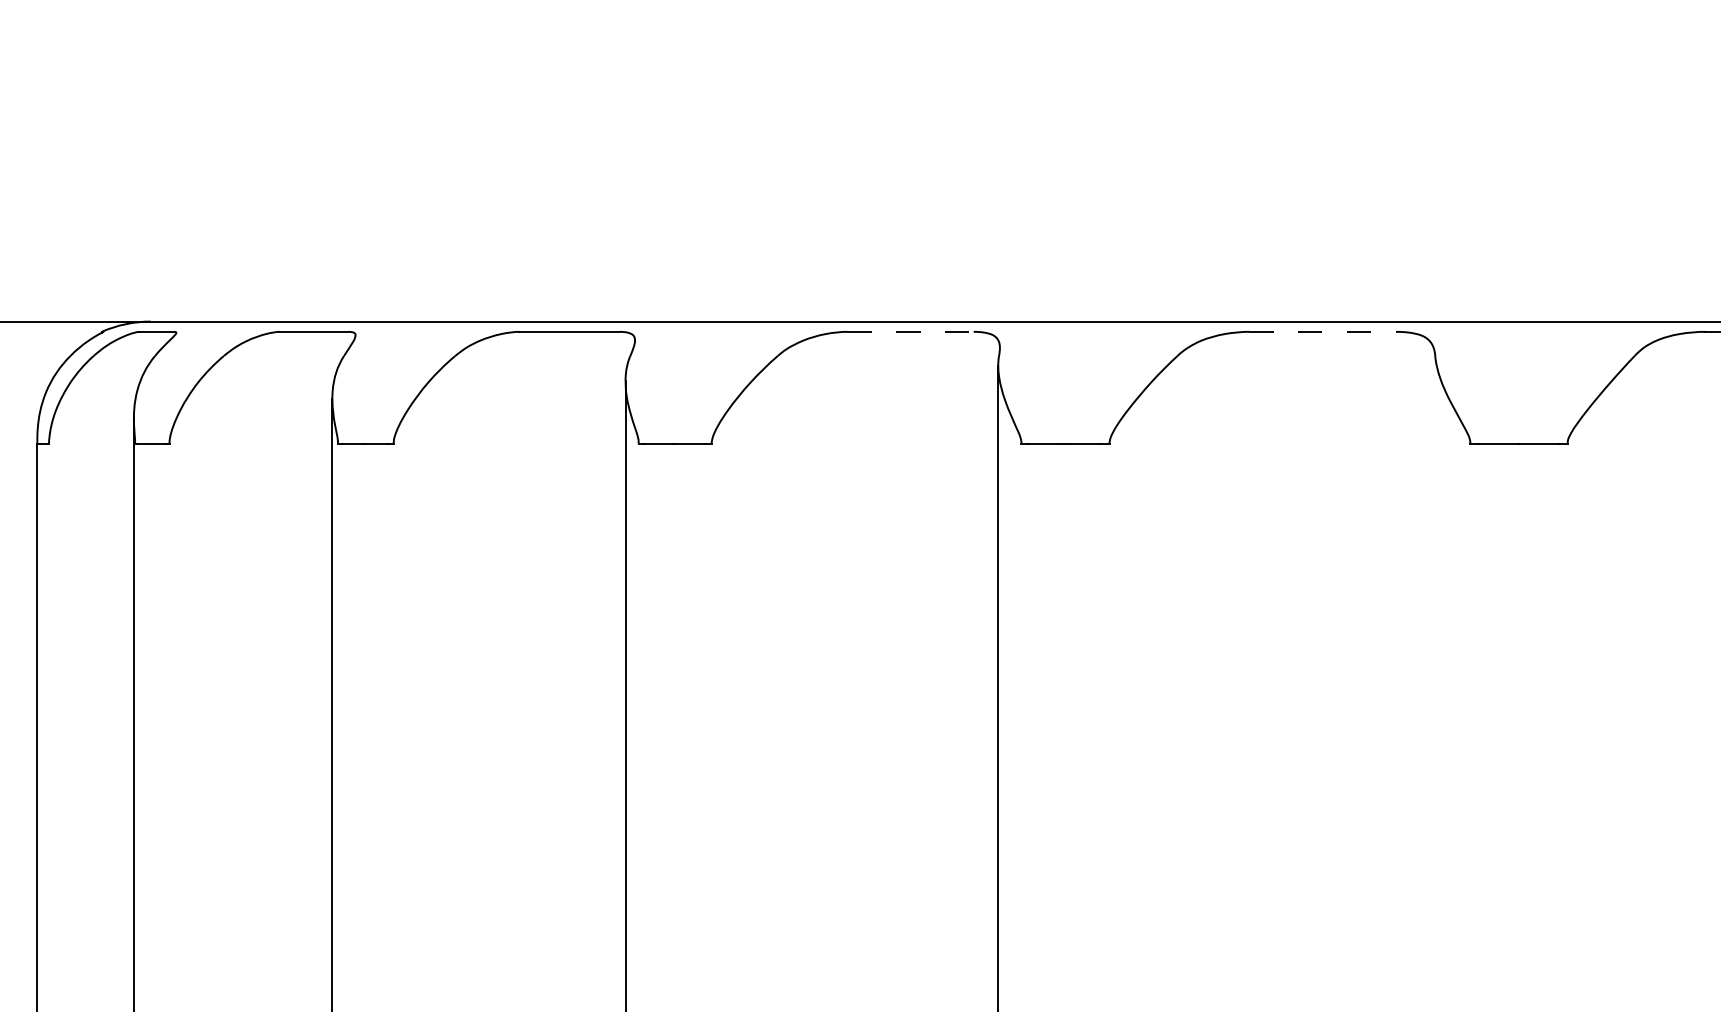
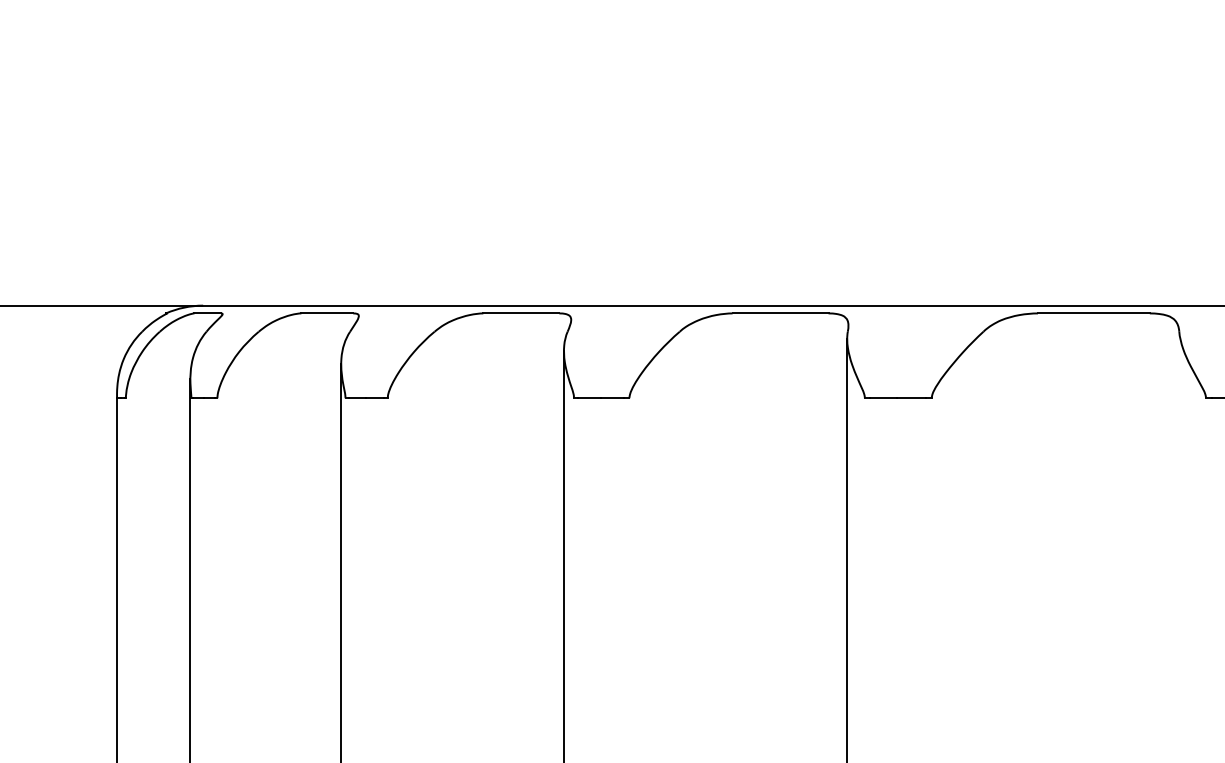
line: (911, 331) -> (781, 313), dashed -> solid
line: (1322, 331) -> (1093, 313), dashed -> solid

